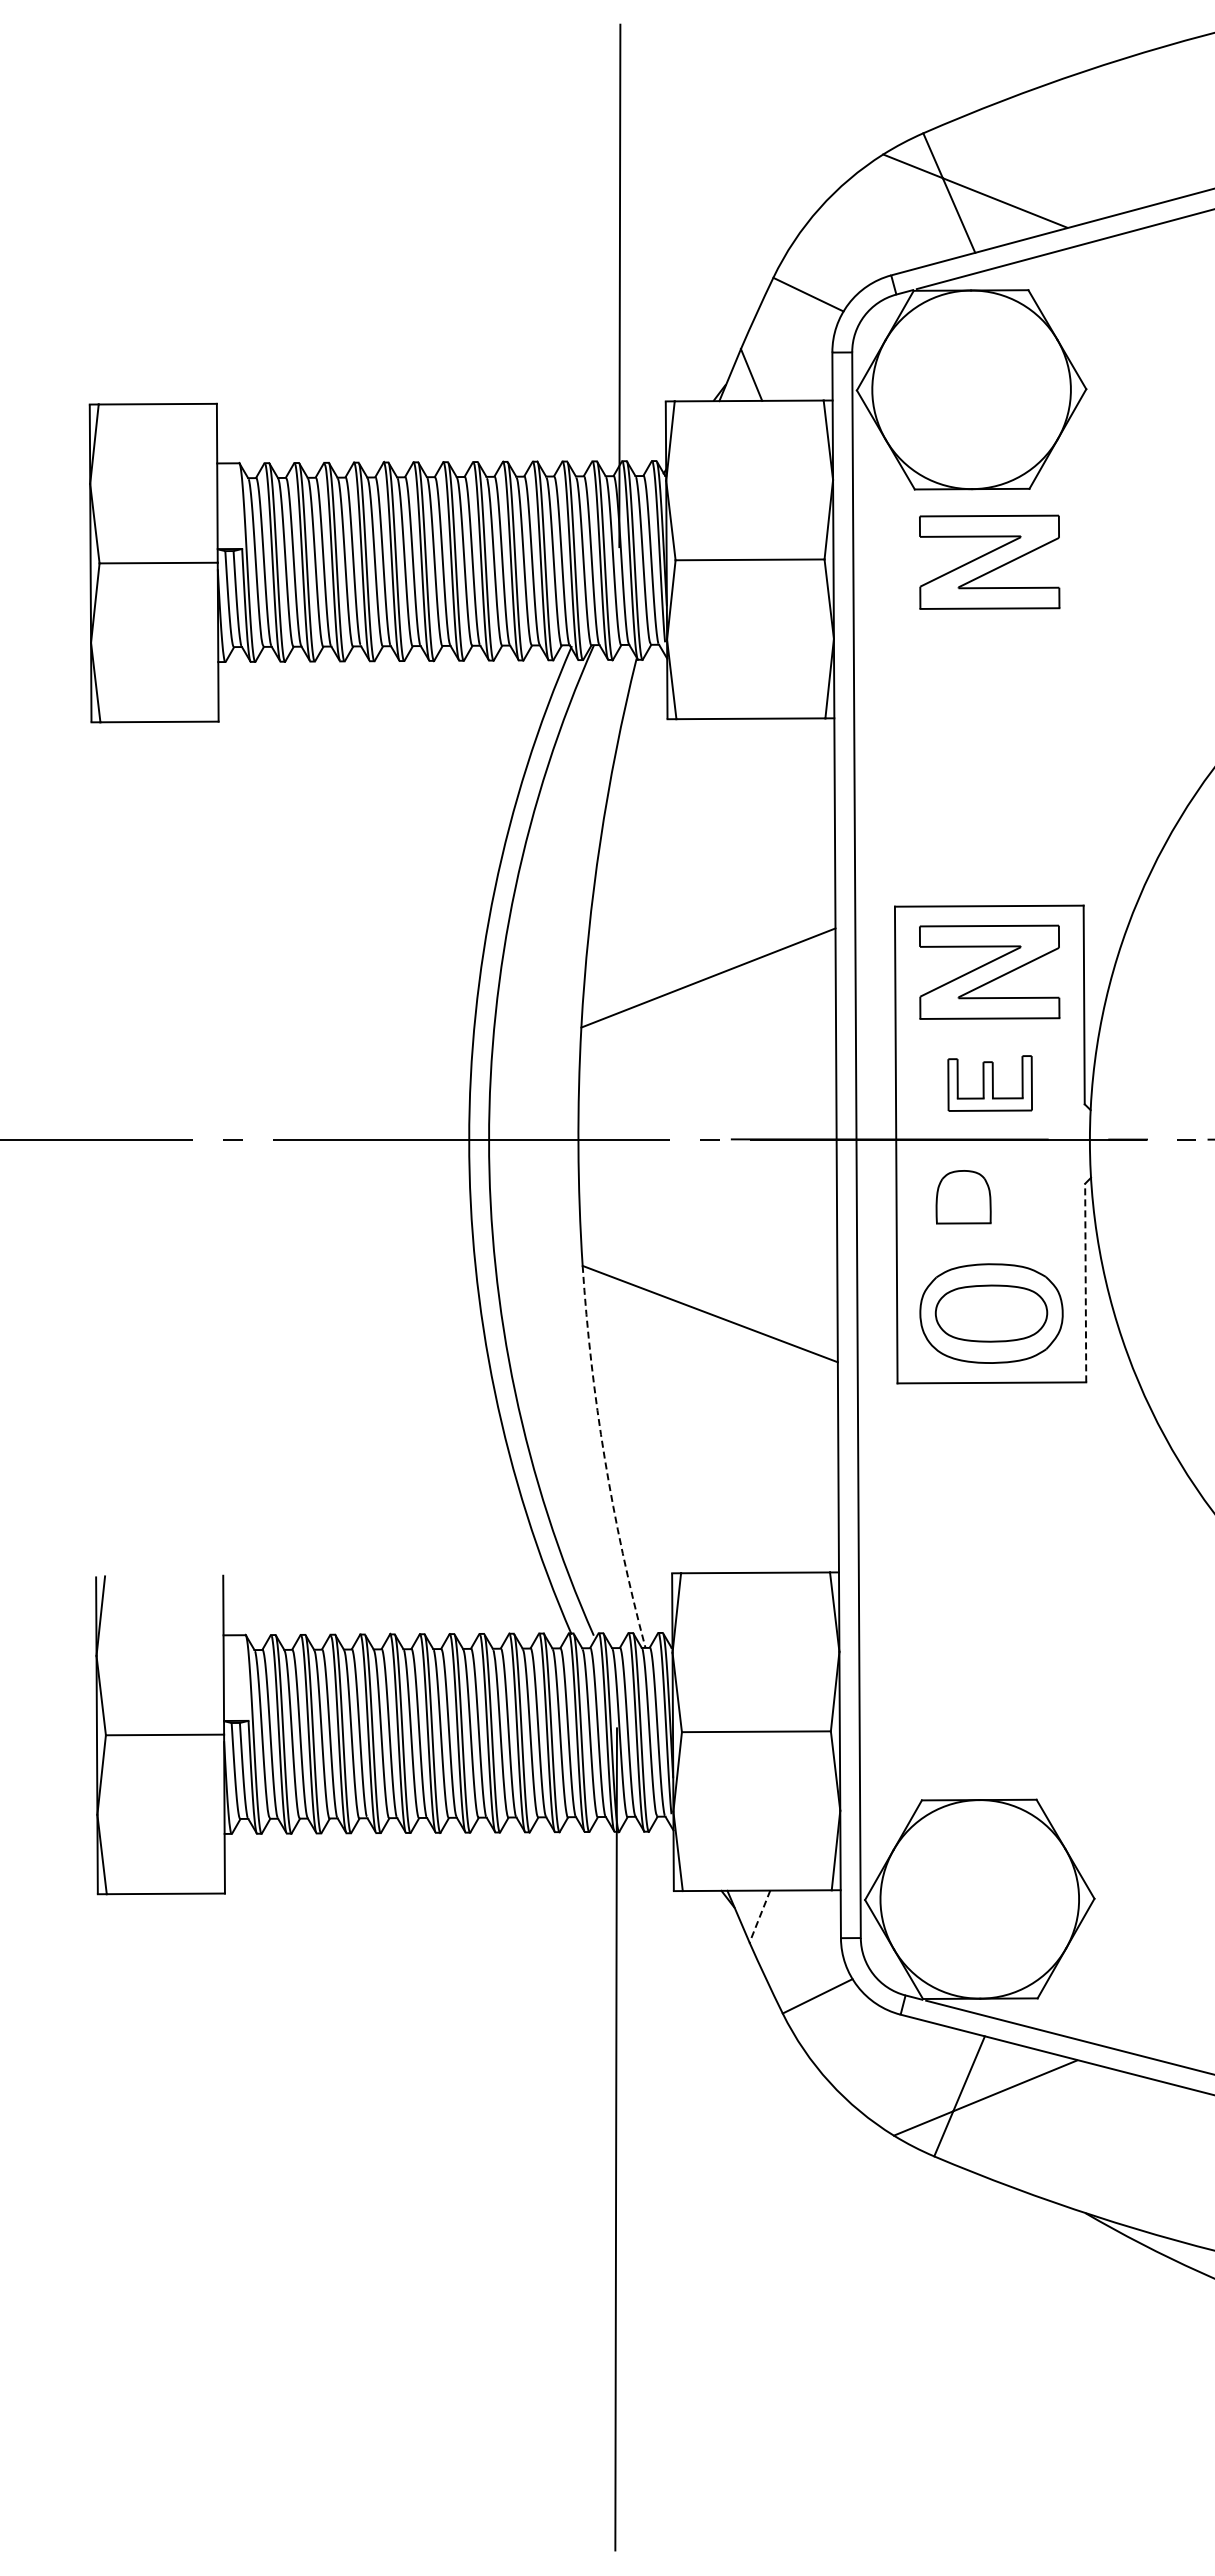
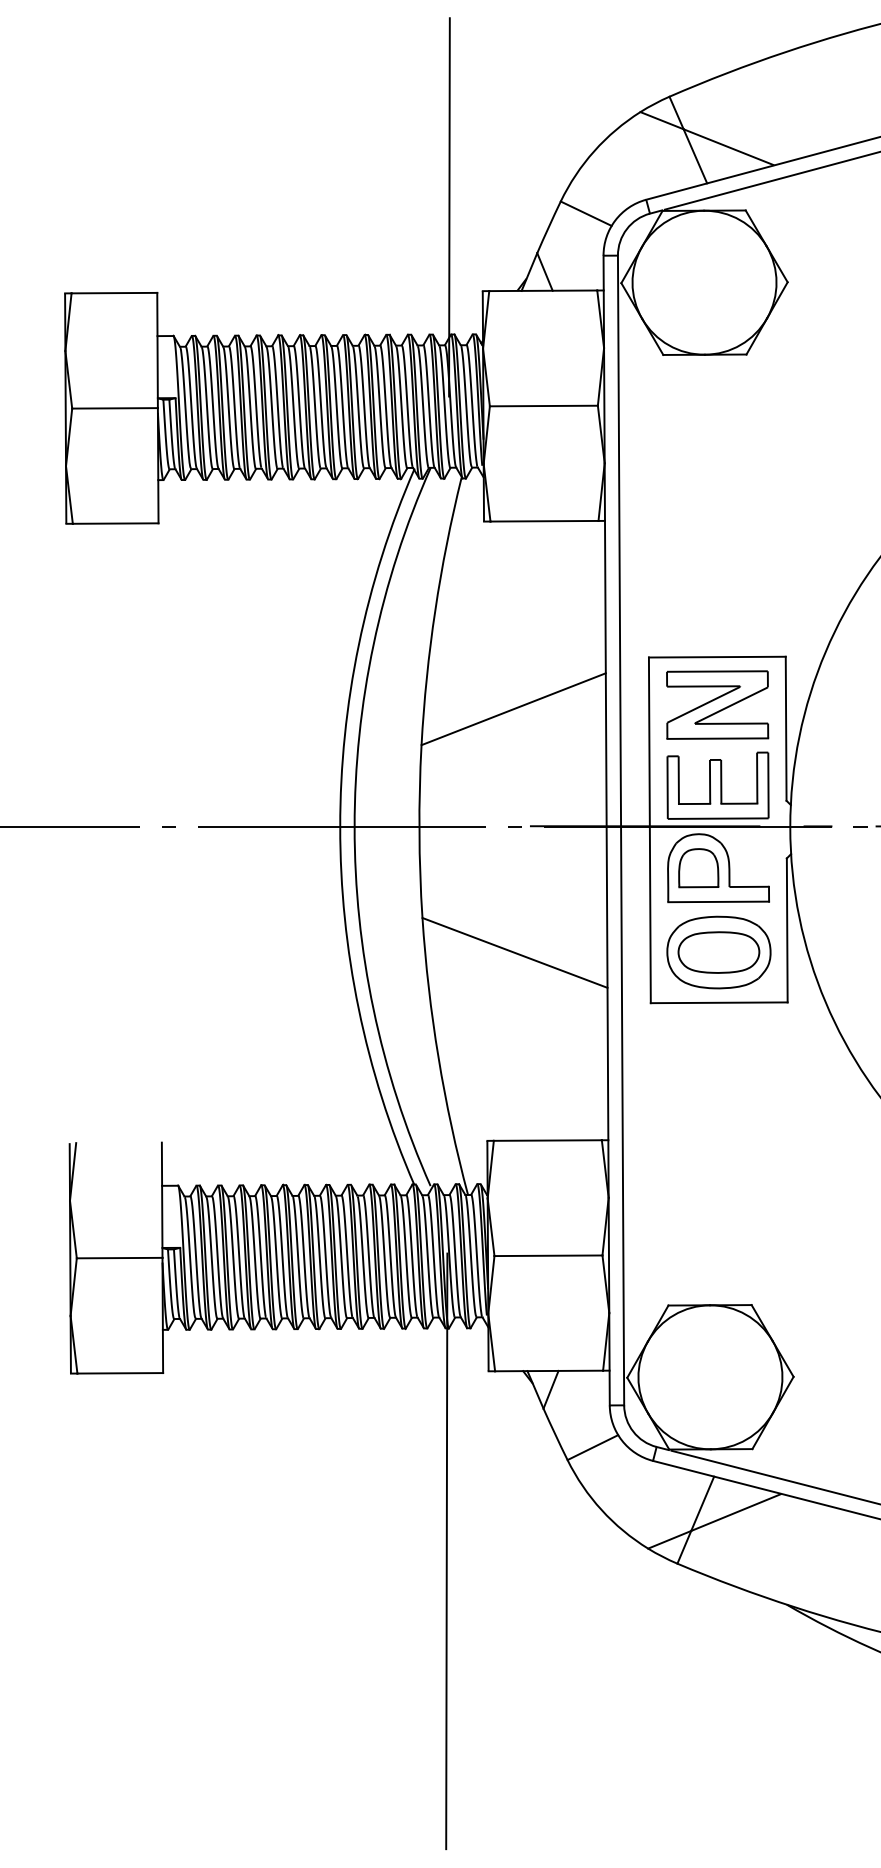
part: (989, 561) -> (717, 407), removed
part: (989, 1083) -> (717, 785), size x1.67
part: (990, 1196) -> (718, 867), added
line: (1085, 1282) -> (787, 930), dashed -> solid
arc: (604, 1458) -> (438, 1057), dashed -> solid
line: (759, 1917) -> (550, 1390), dashed -> solid

